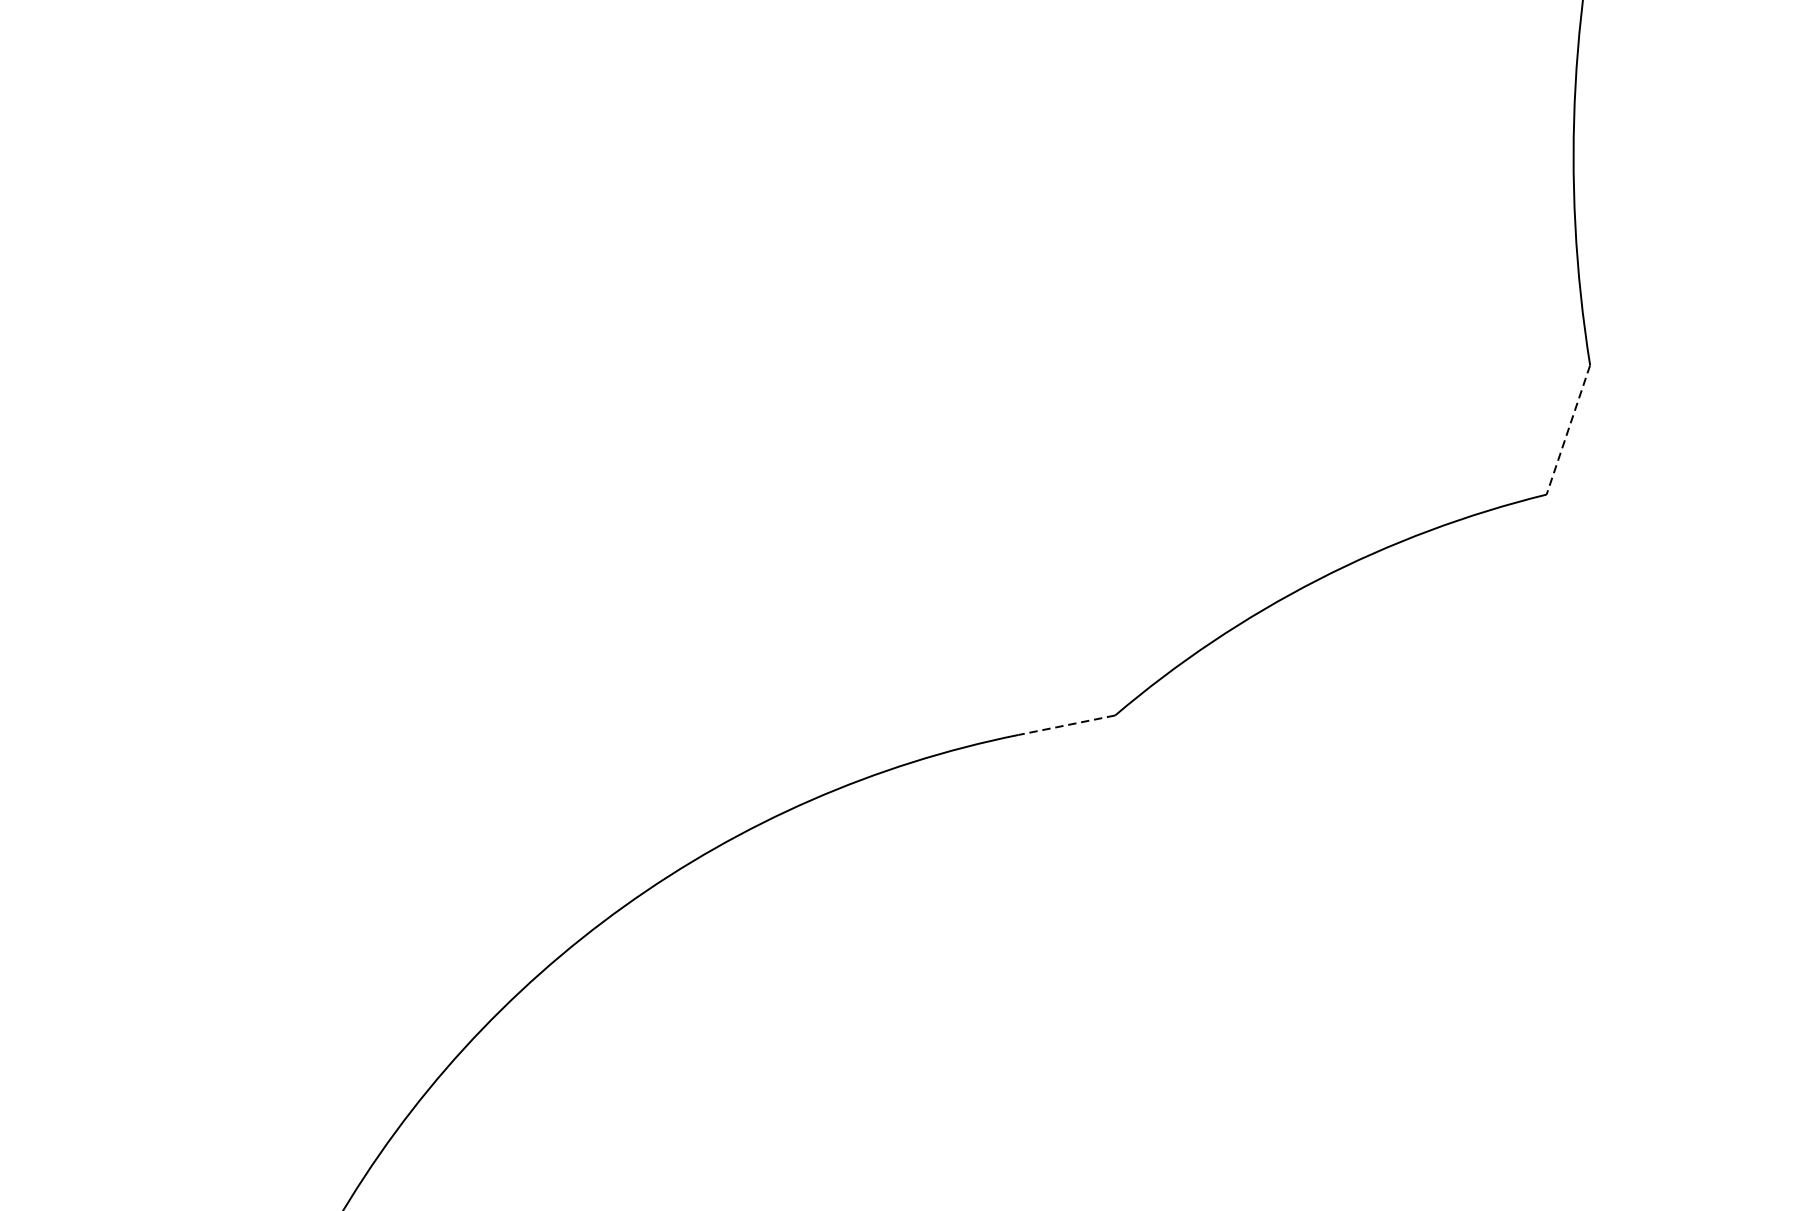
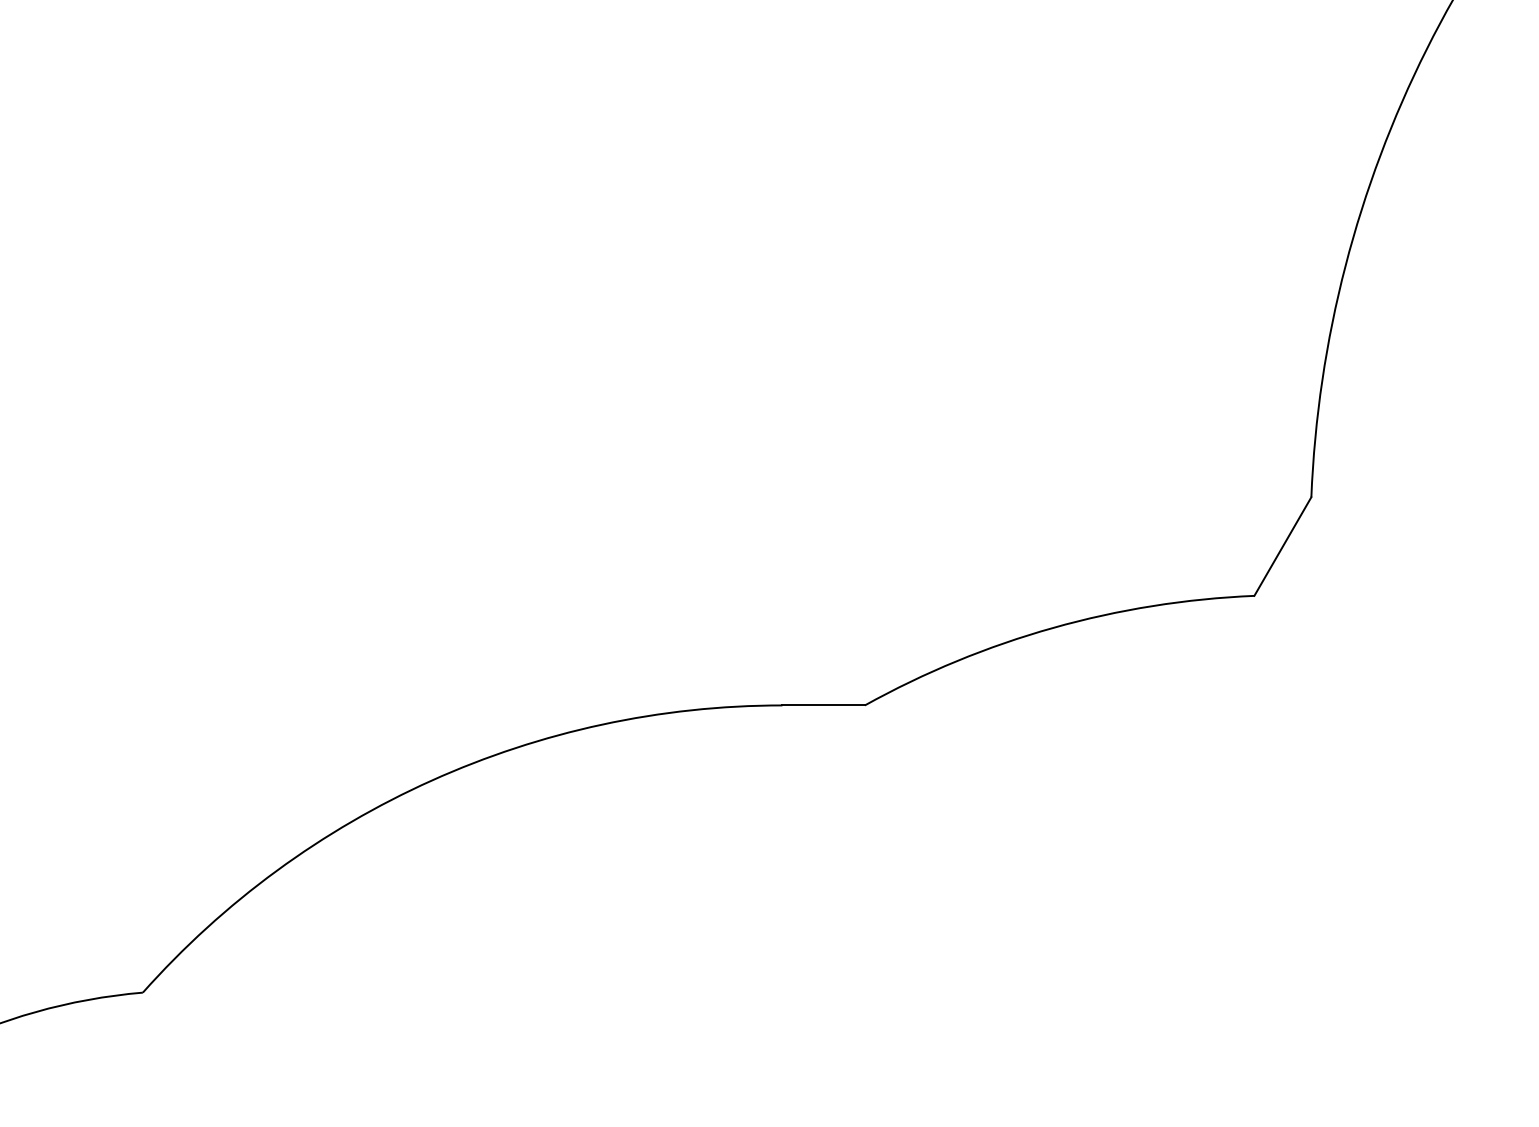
line: (1567, 429) -> (1282, 546), dashed -> solid
line: (1066, 725) -> (823, 705), dashed -> solid

